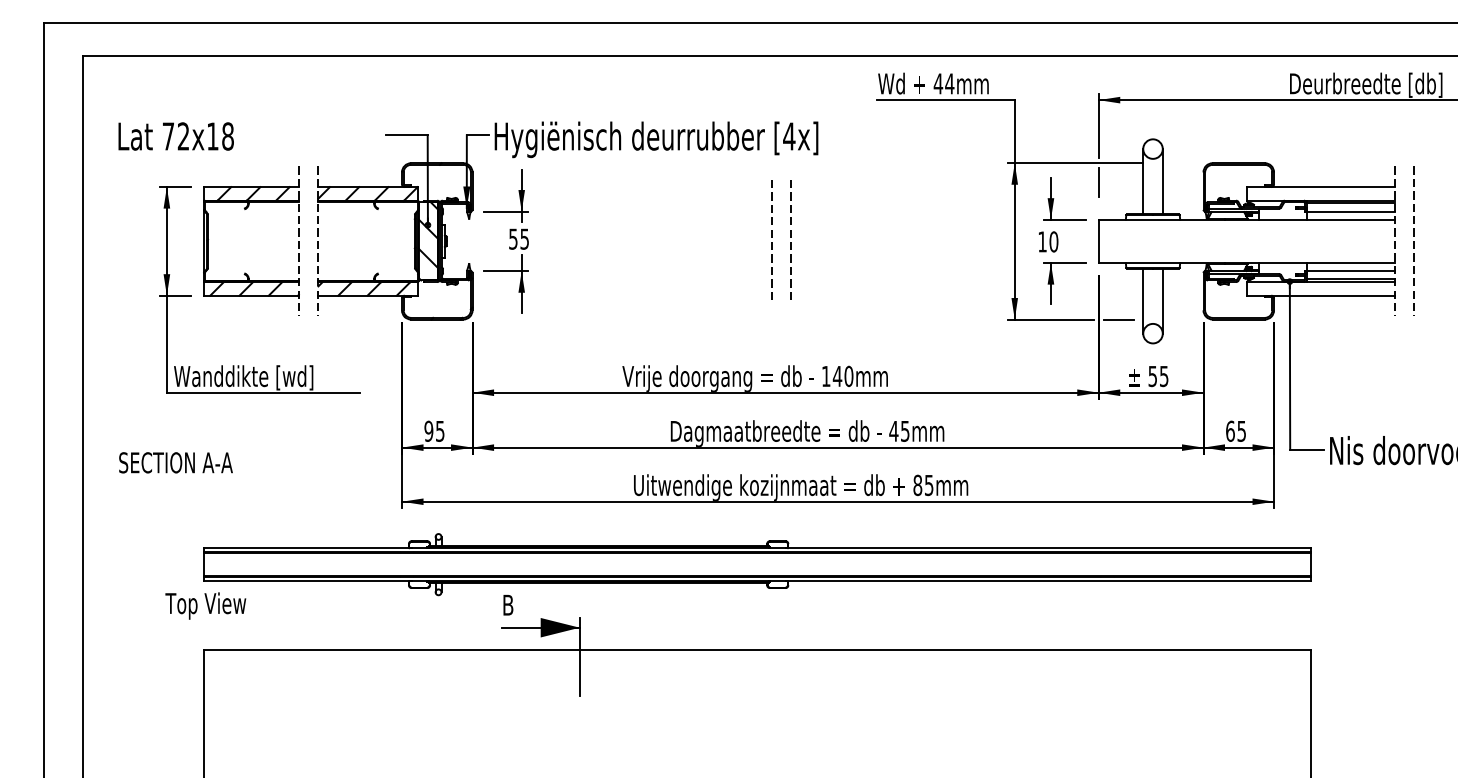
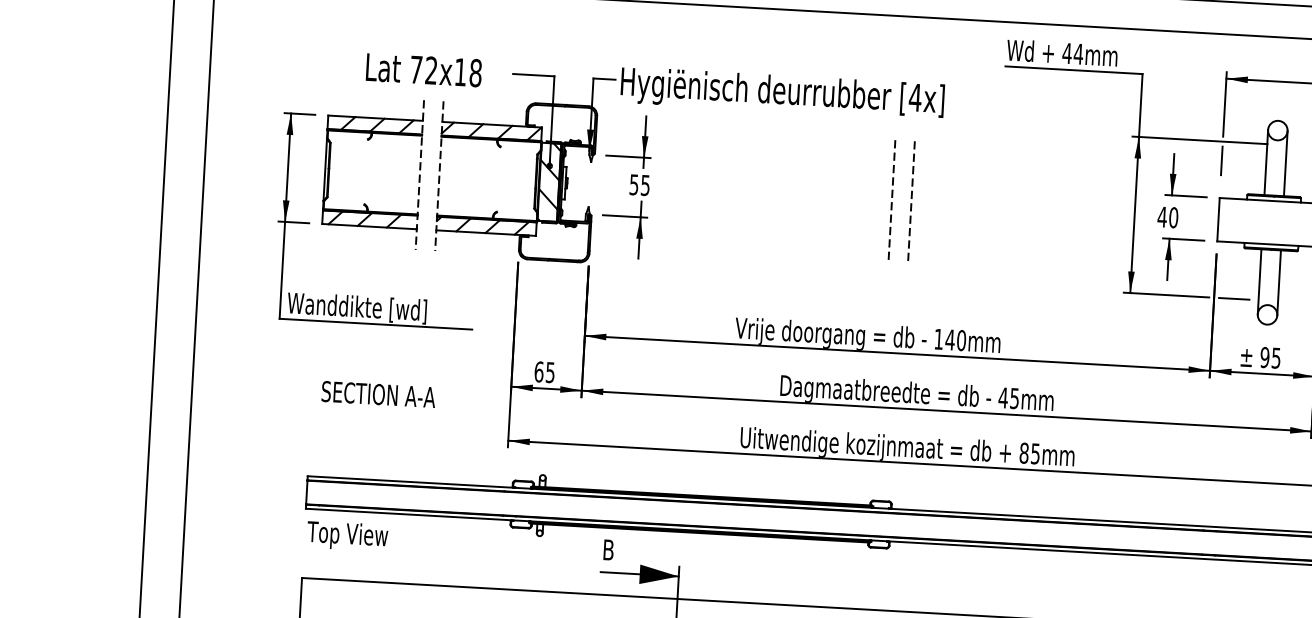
text: (175, 136) -> (423, 70), moved
text: (1042, 241) -> (1162, 216), 10 -> 40
text: (1152, 375) -> (1264, 356), 55 -> 95
text: (428, 430) -> (538, 371), 95 -> 65
text: (175, 462) -> (378, 394), moved
text: (205, 605) -> (347, 535), moved

